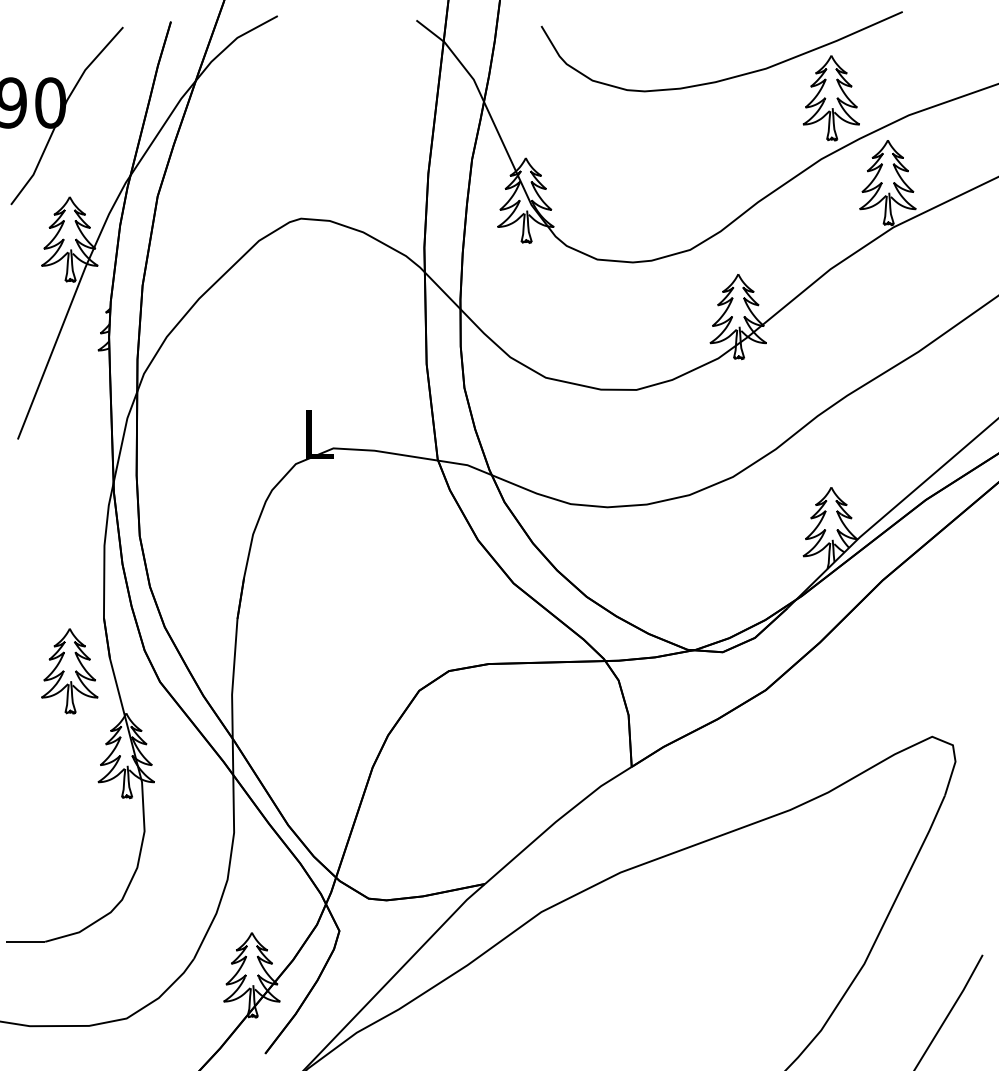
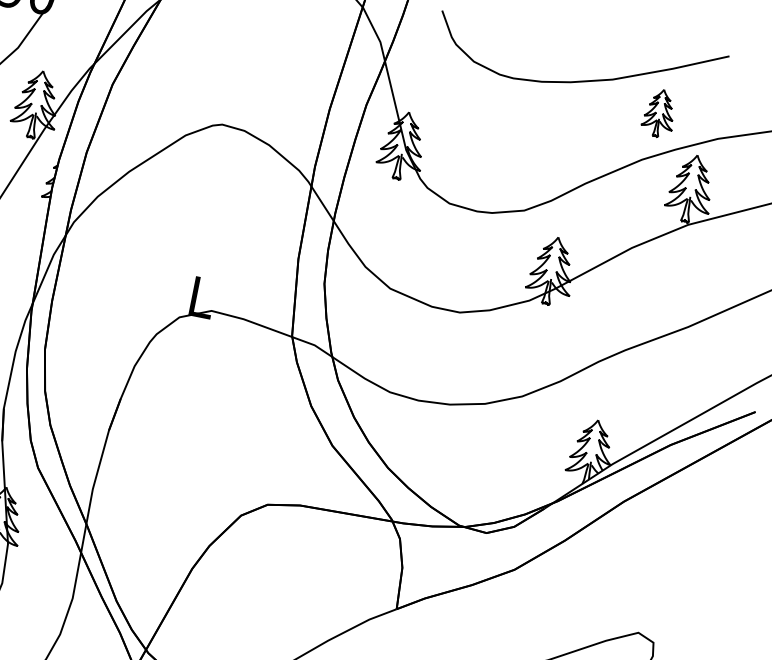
part: (830, 98) -> (658, 113), size x0.7

